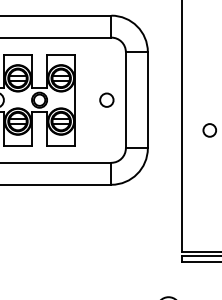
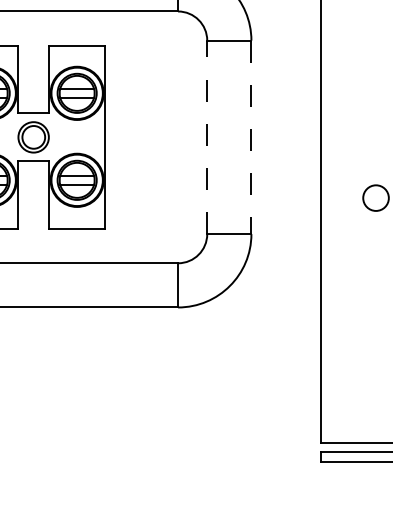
circle: (106, 99) -> (168, 135), removed
line: (125, 99) -> (206, 135), solid -> dashed
line: (147, 100) -> (250, 137), solid -> dashed

